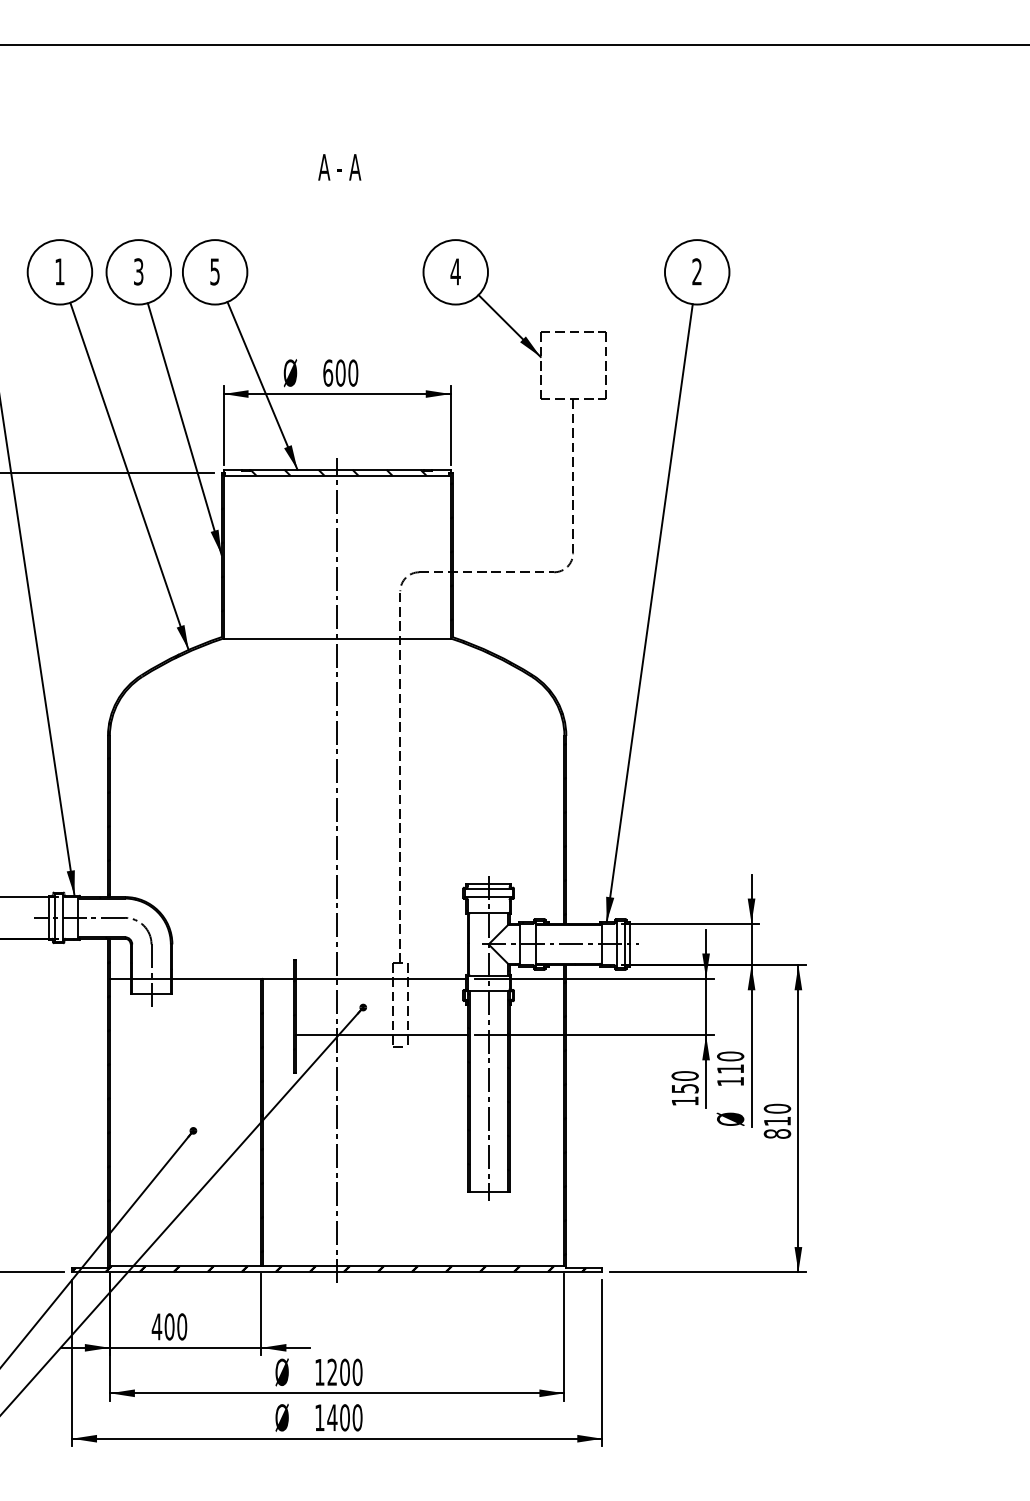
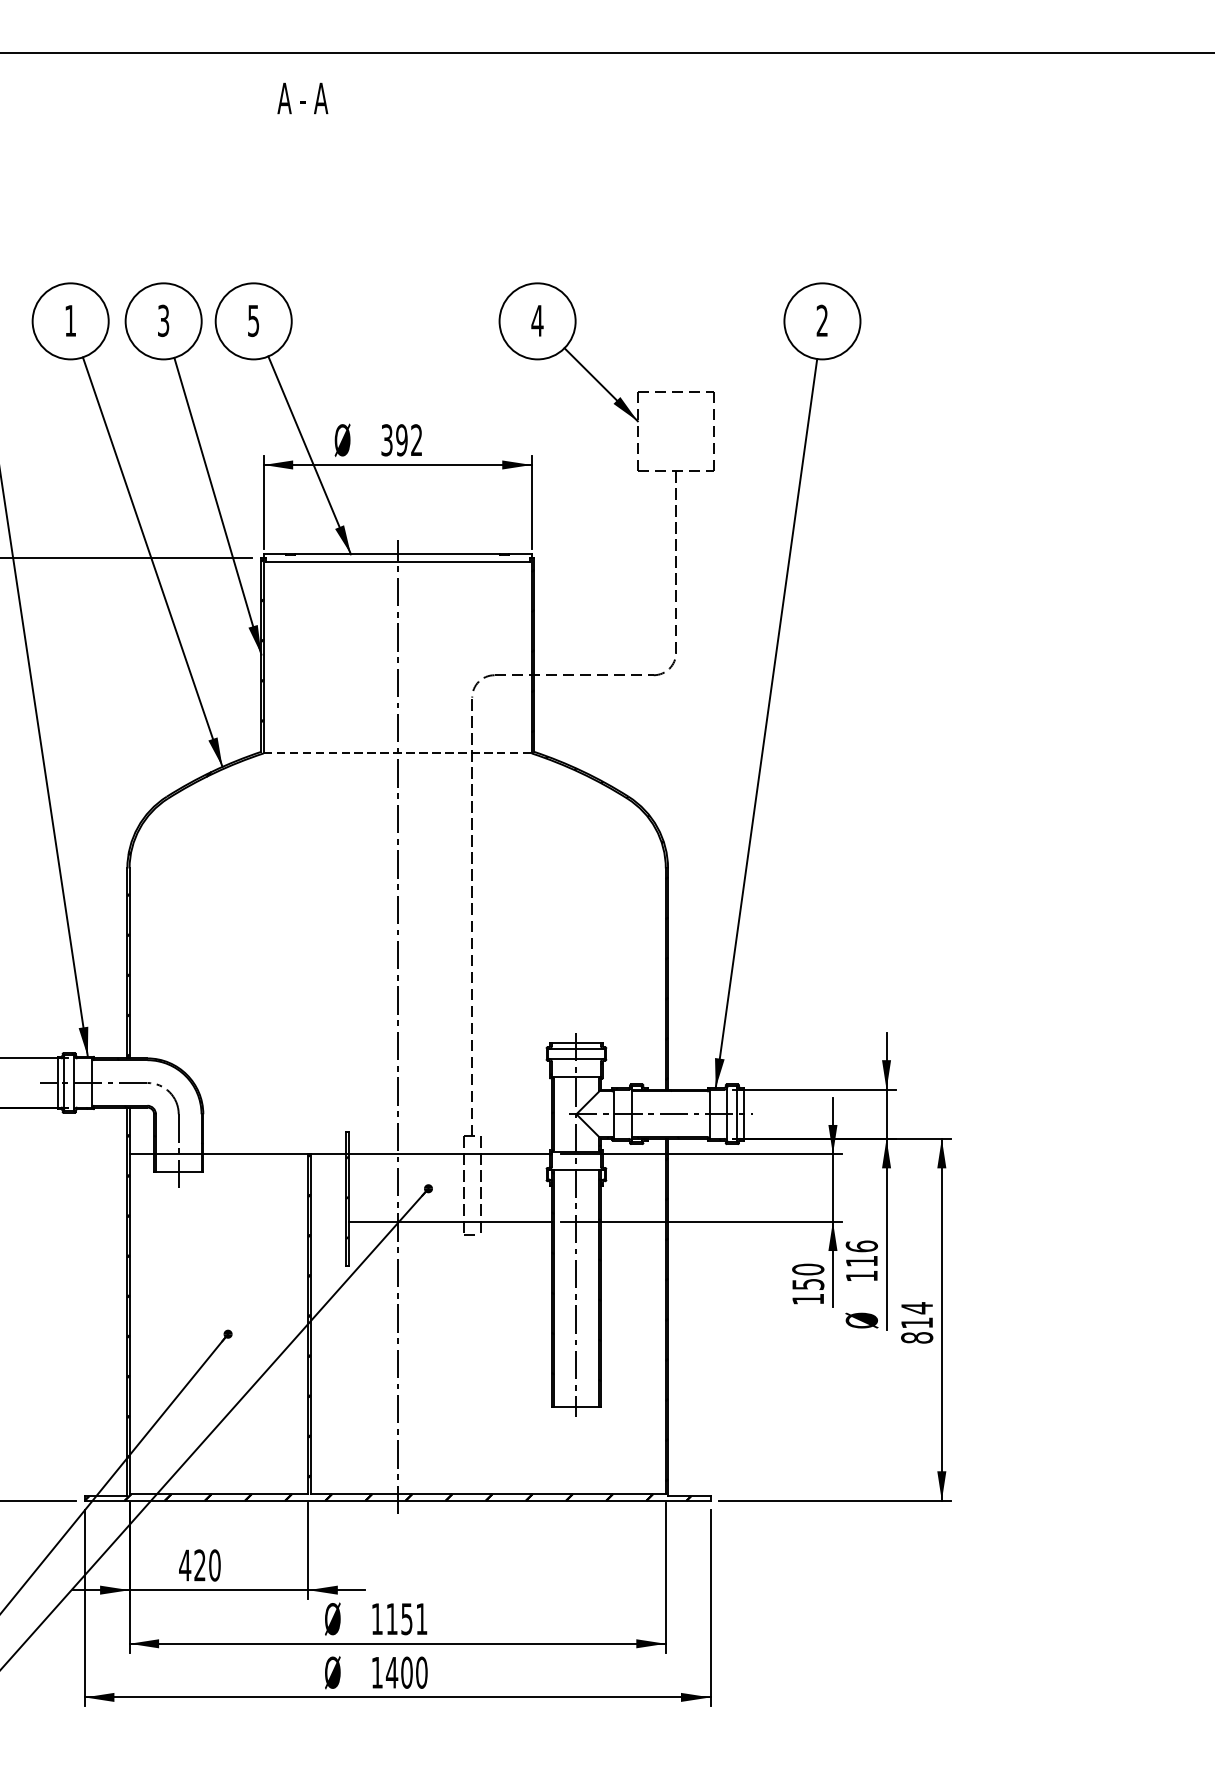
text: (339, 167) -> (302, 98), moved
text: (340, 372) -> (401, 439), 600 -> 392
hatch: (338, 472) -> (399, 557), removed
line: (337, 638) -> (398, 753), solid -> dashed
text: (730, 1056) -> (861, 1246), 110 -> 116
text: (777, 1108) -> (917, 1307), 810 -> 814
text: (169, 1326) -> (199, 1565), 400 -> 420
text: (344, 1371) -> (406, 1618), 1200 -> 1151

